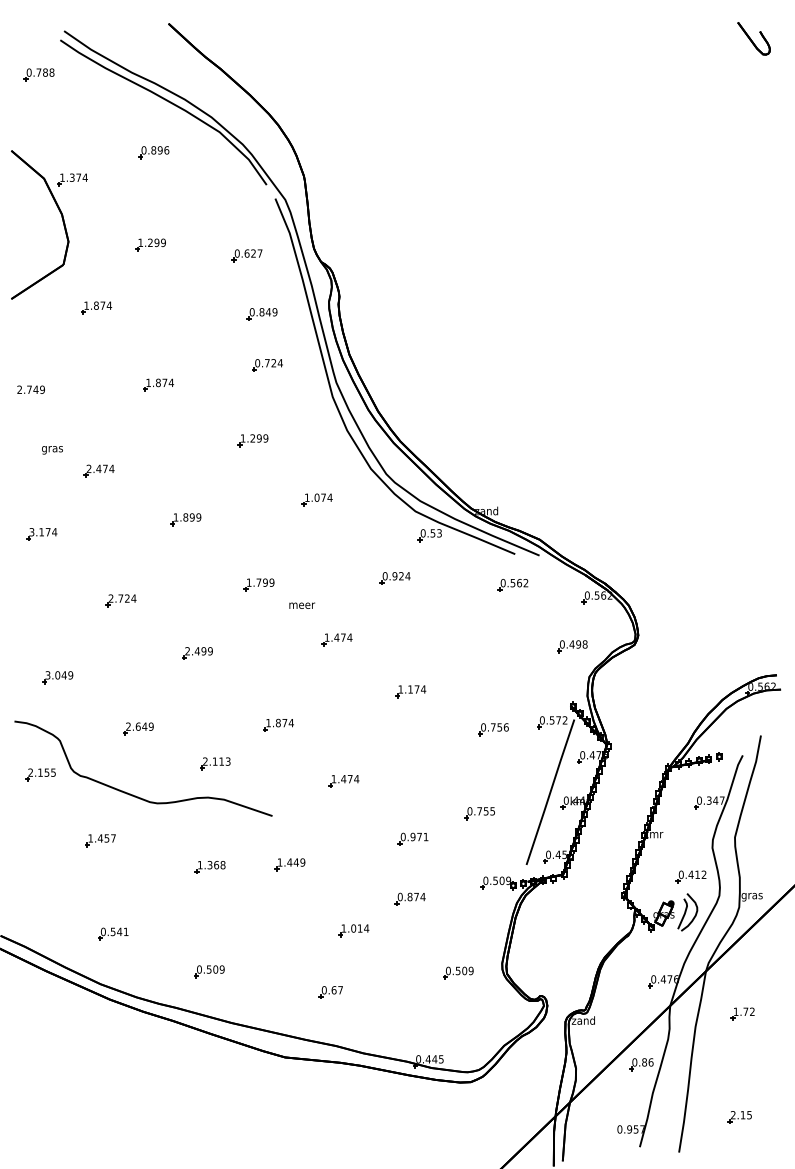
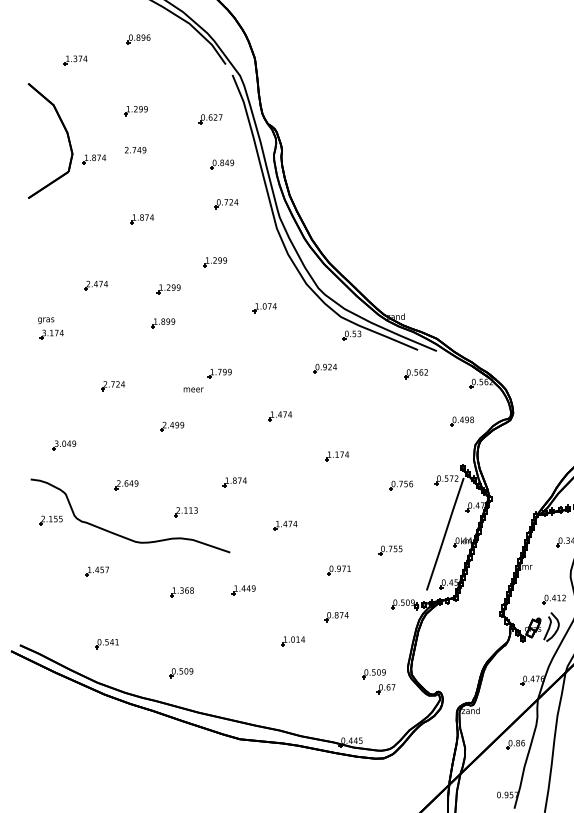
part: (62, 222) -> (67, 139), moved
text: (30, 389) -> (135, 149), moved
text: (52, 450) -> (46, 320), moved
part: (192, 475) -> (168, 289), added
text: (302, 605) -> (193, 389), moved
part: (330, 992) -> (385, 689), moved

